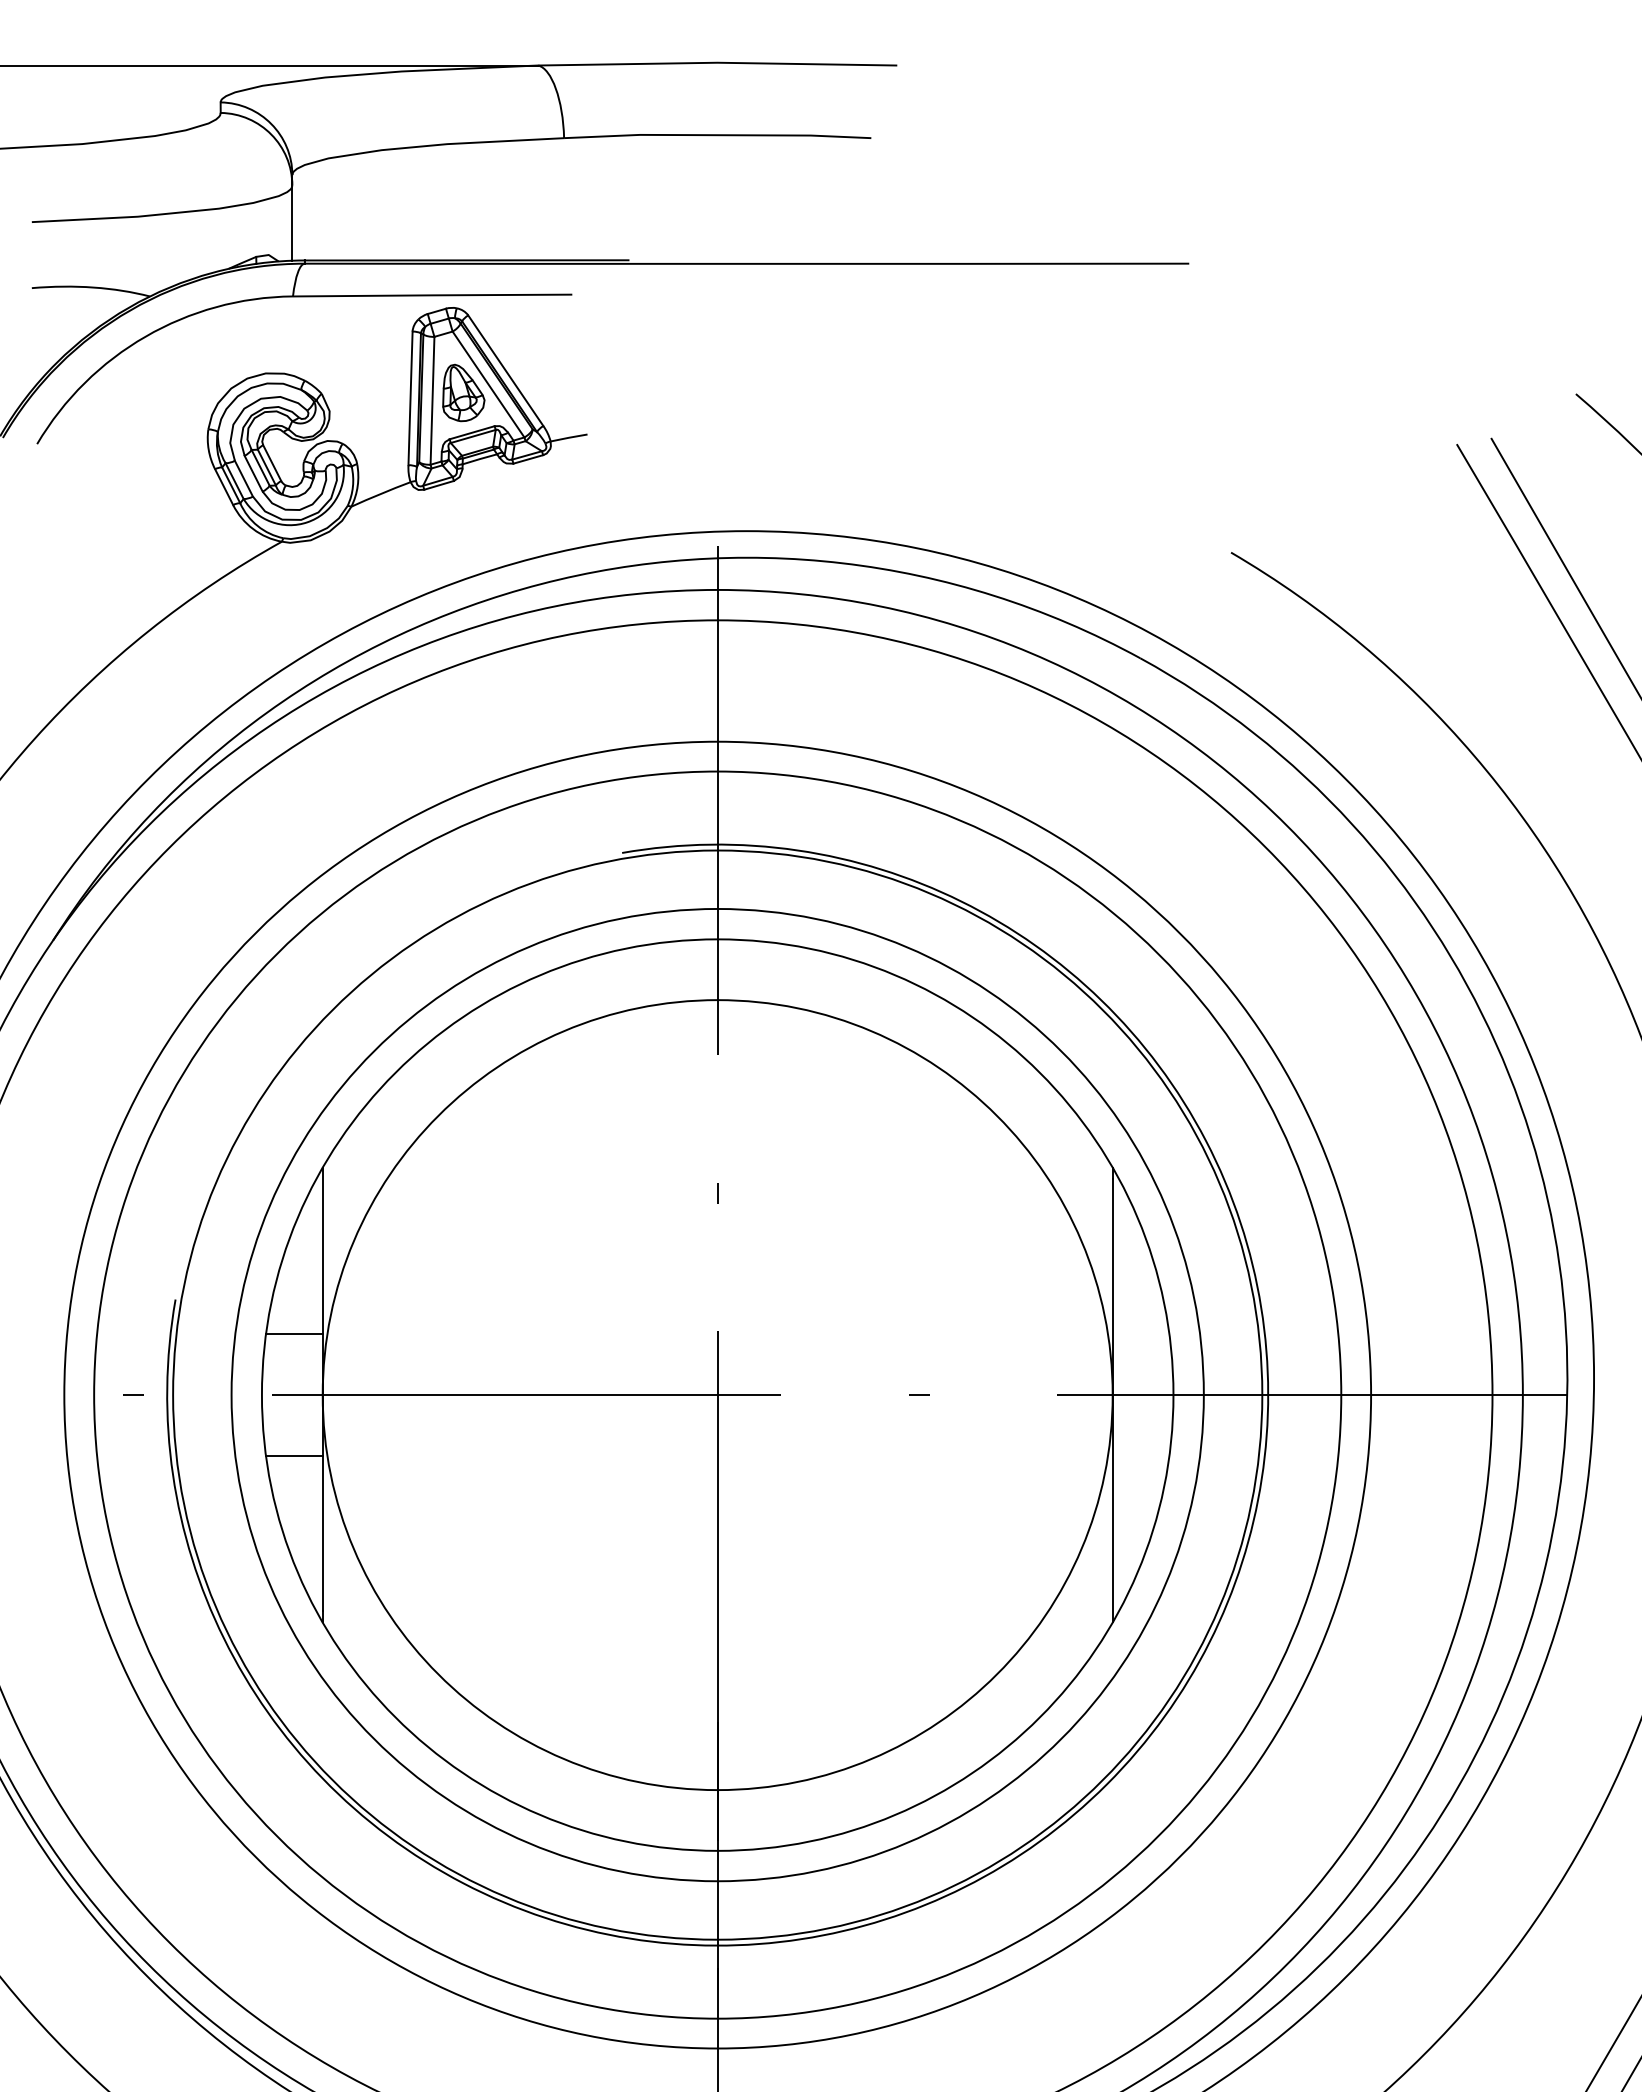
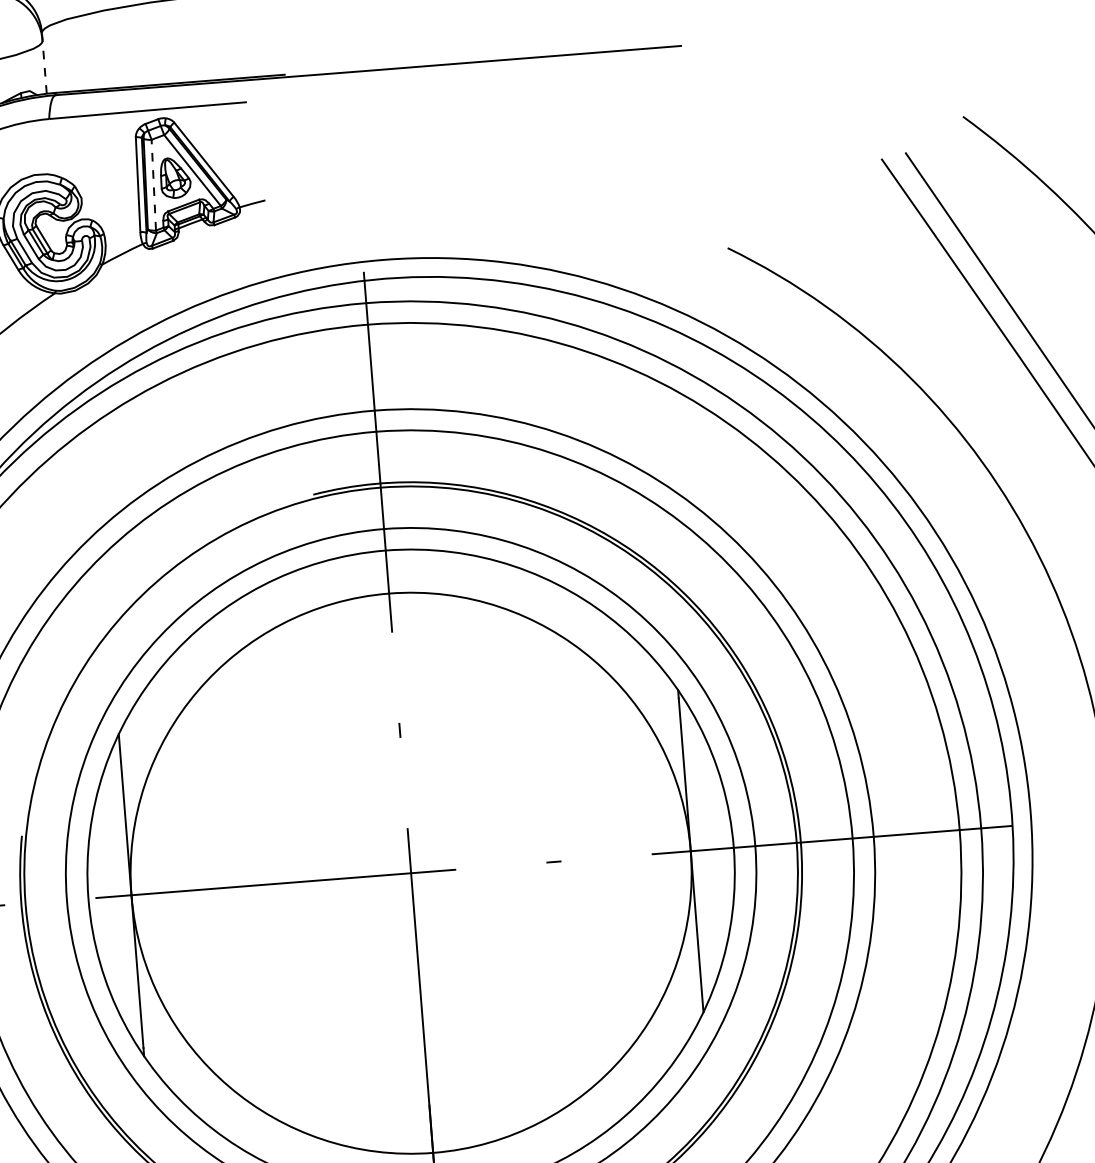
line: (292, 217) -> (44, 63), solid -> dashed
line: (432, 400) -> (153, 184), solid -> dashed
line: (294, 1334) -> (108, 853), removed
line: (294, 1455) -> (114, 939), removed

